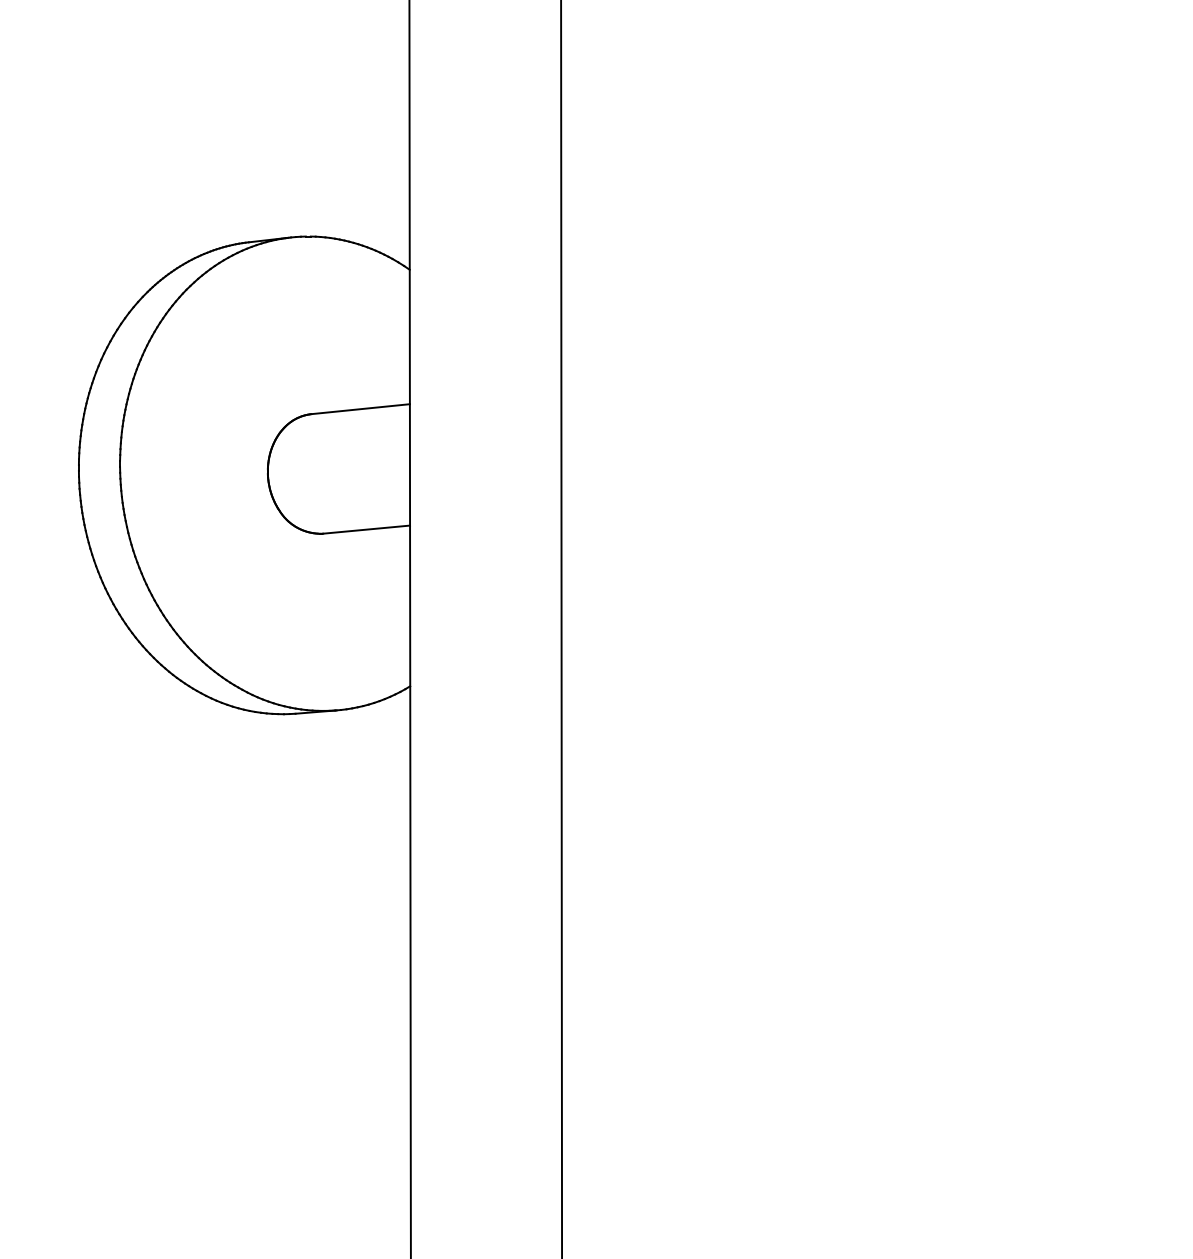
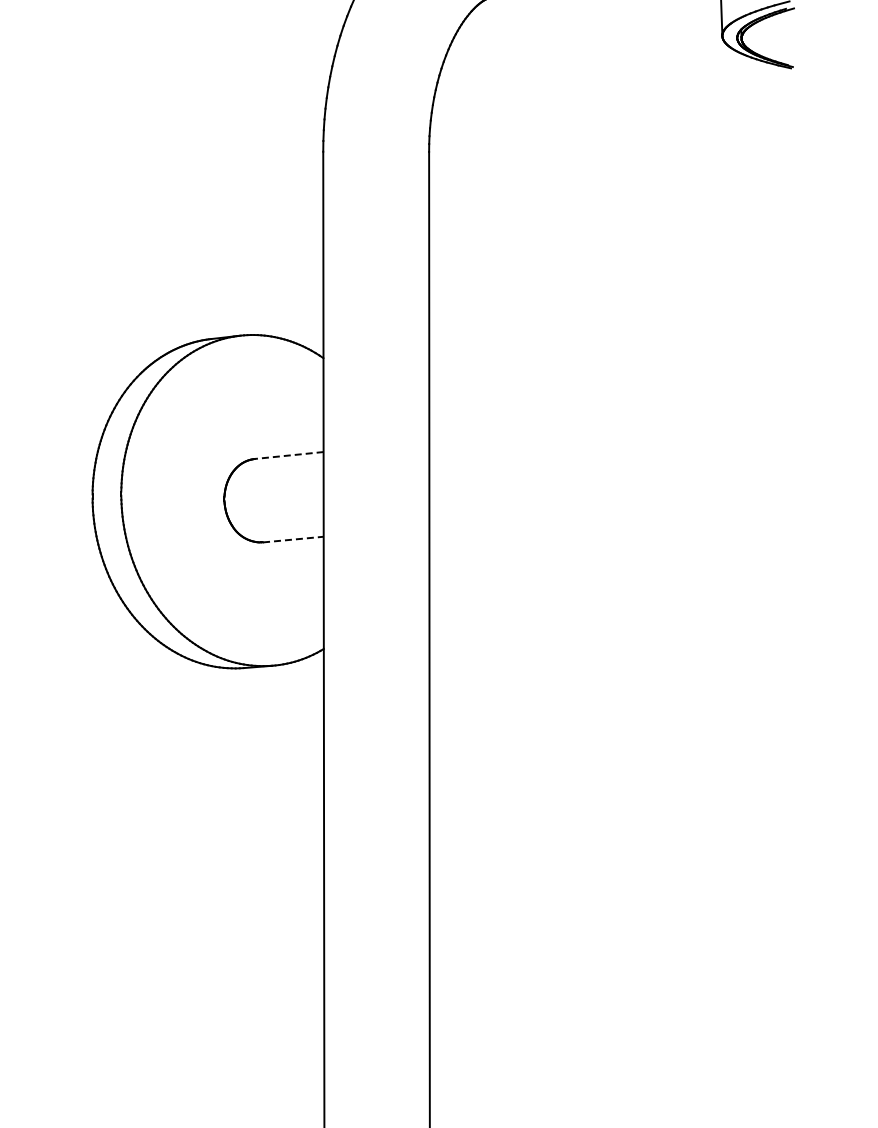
line: (361, 409) -> (289, 455), solid -> dashed
line: (366, 529) -> (293, 539), solid -> dashed

